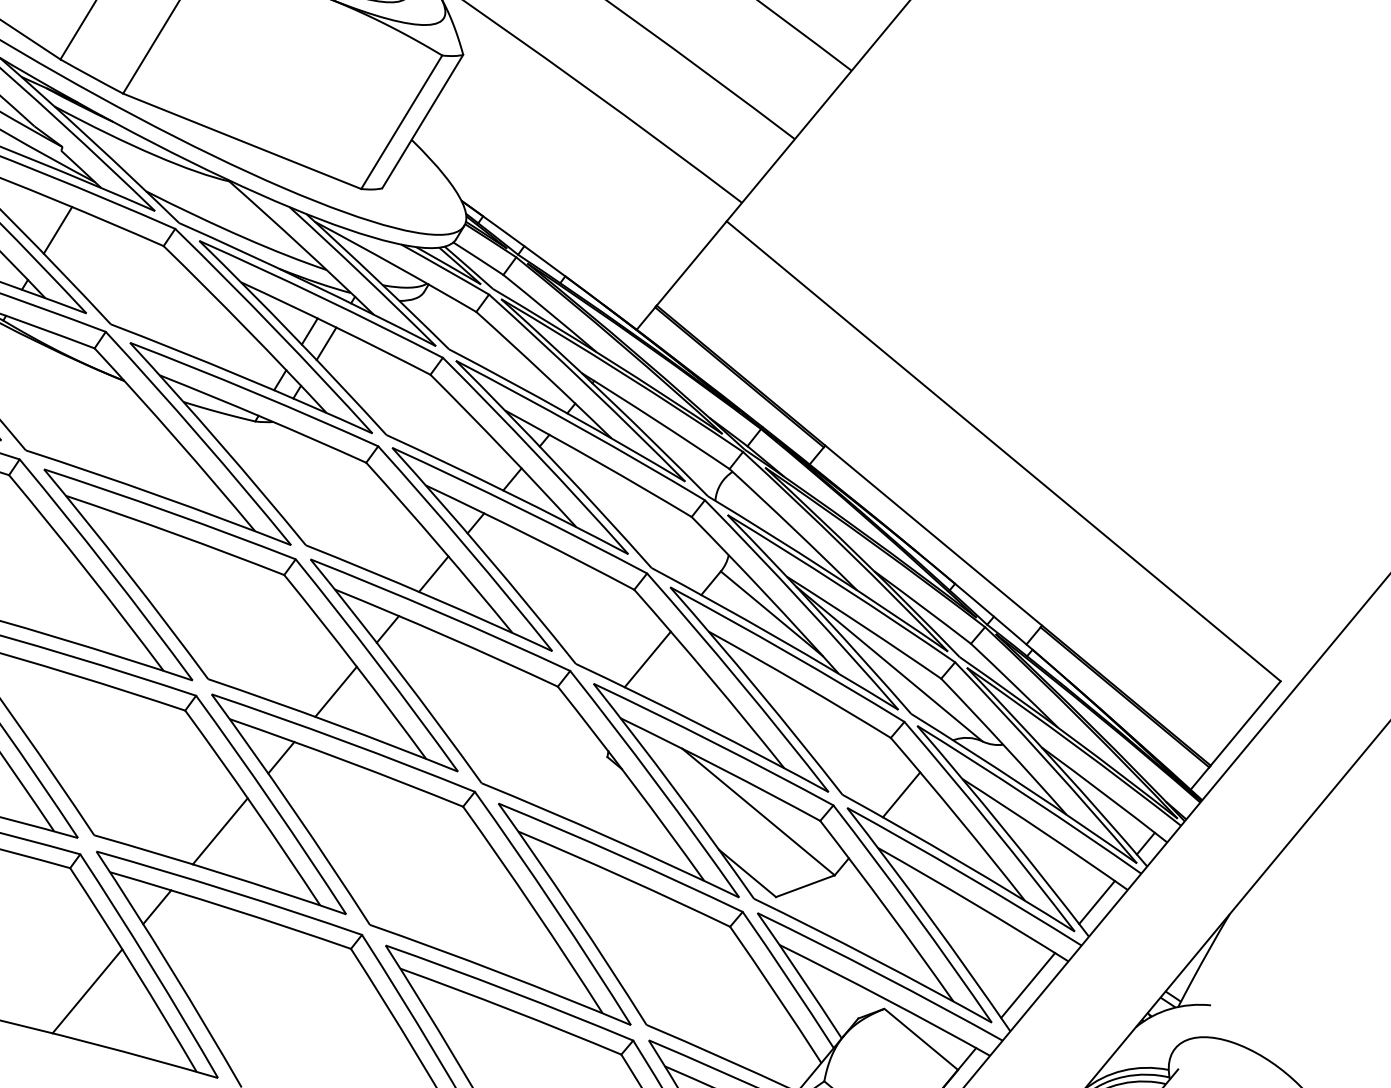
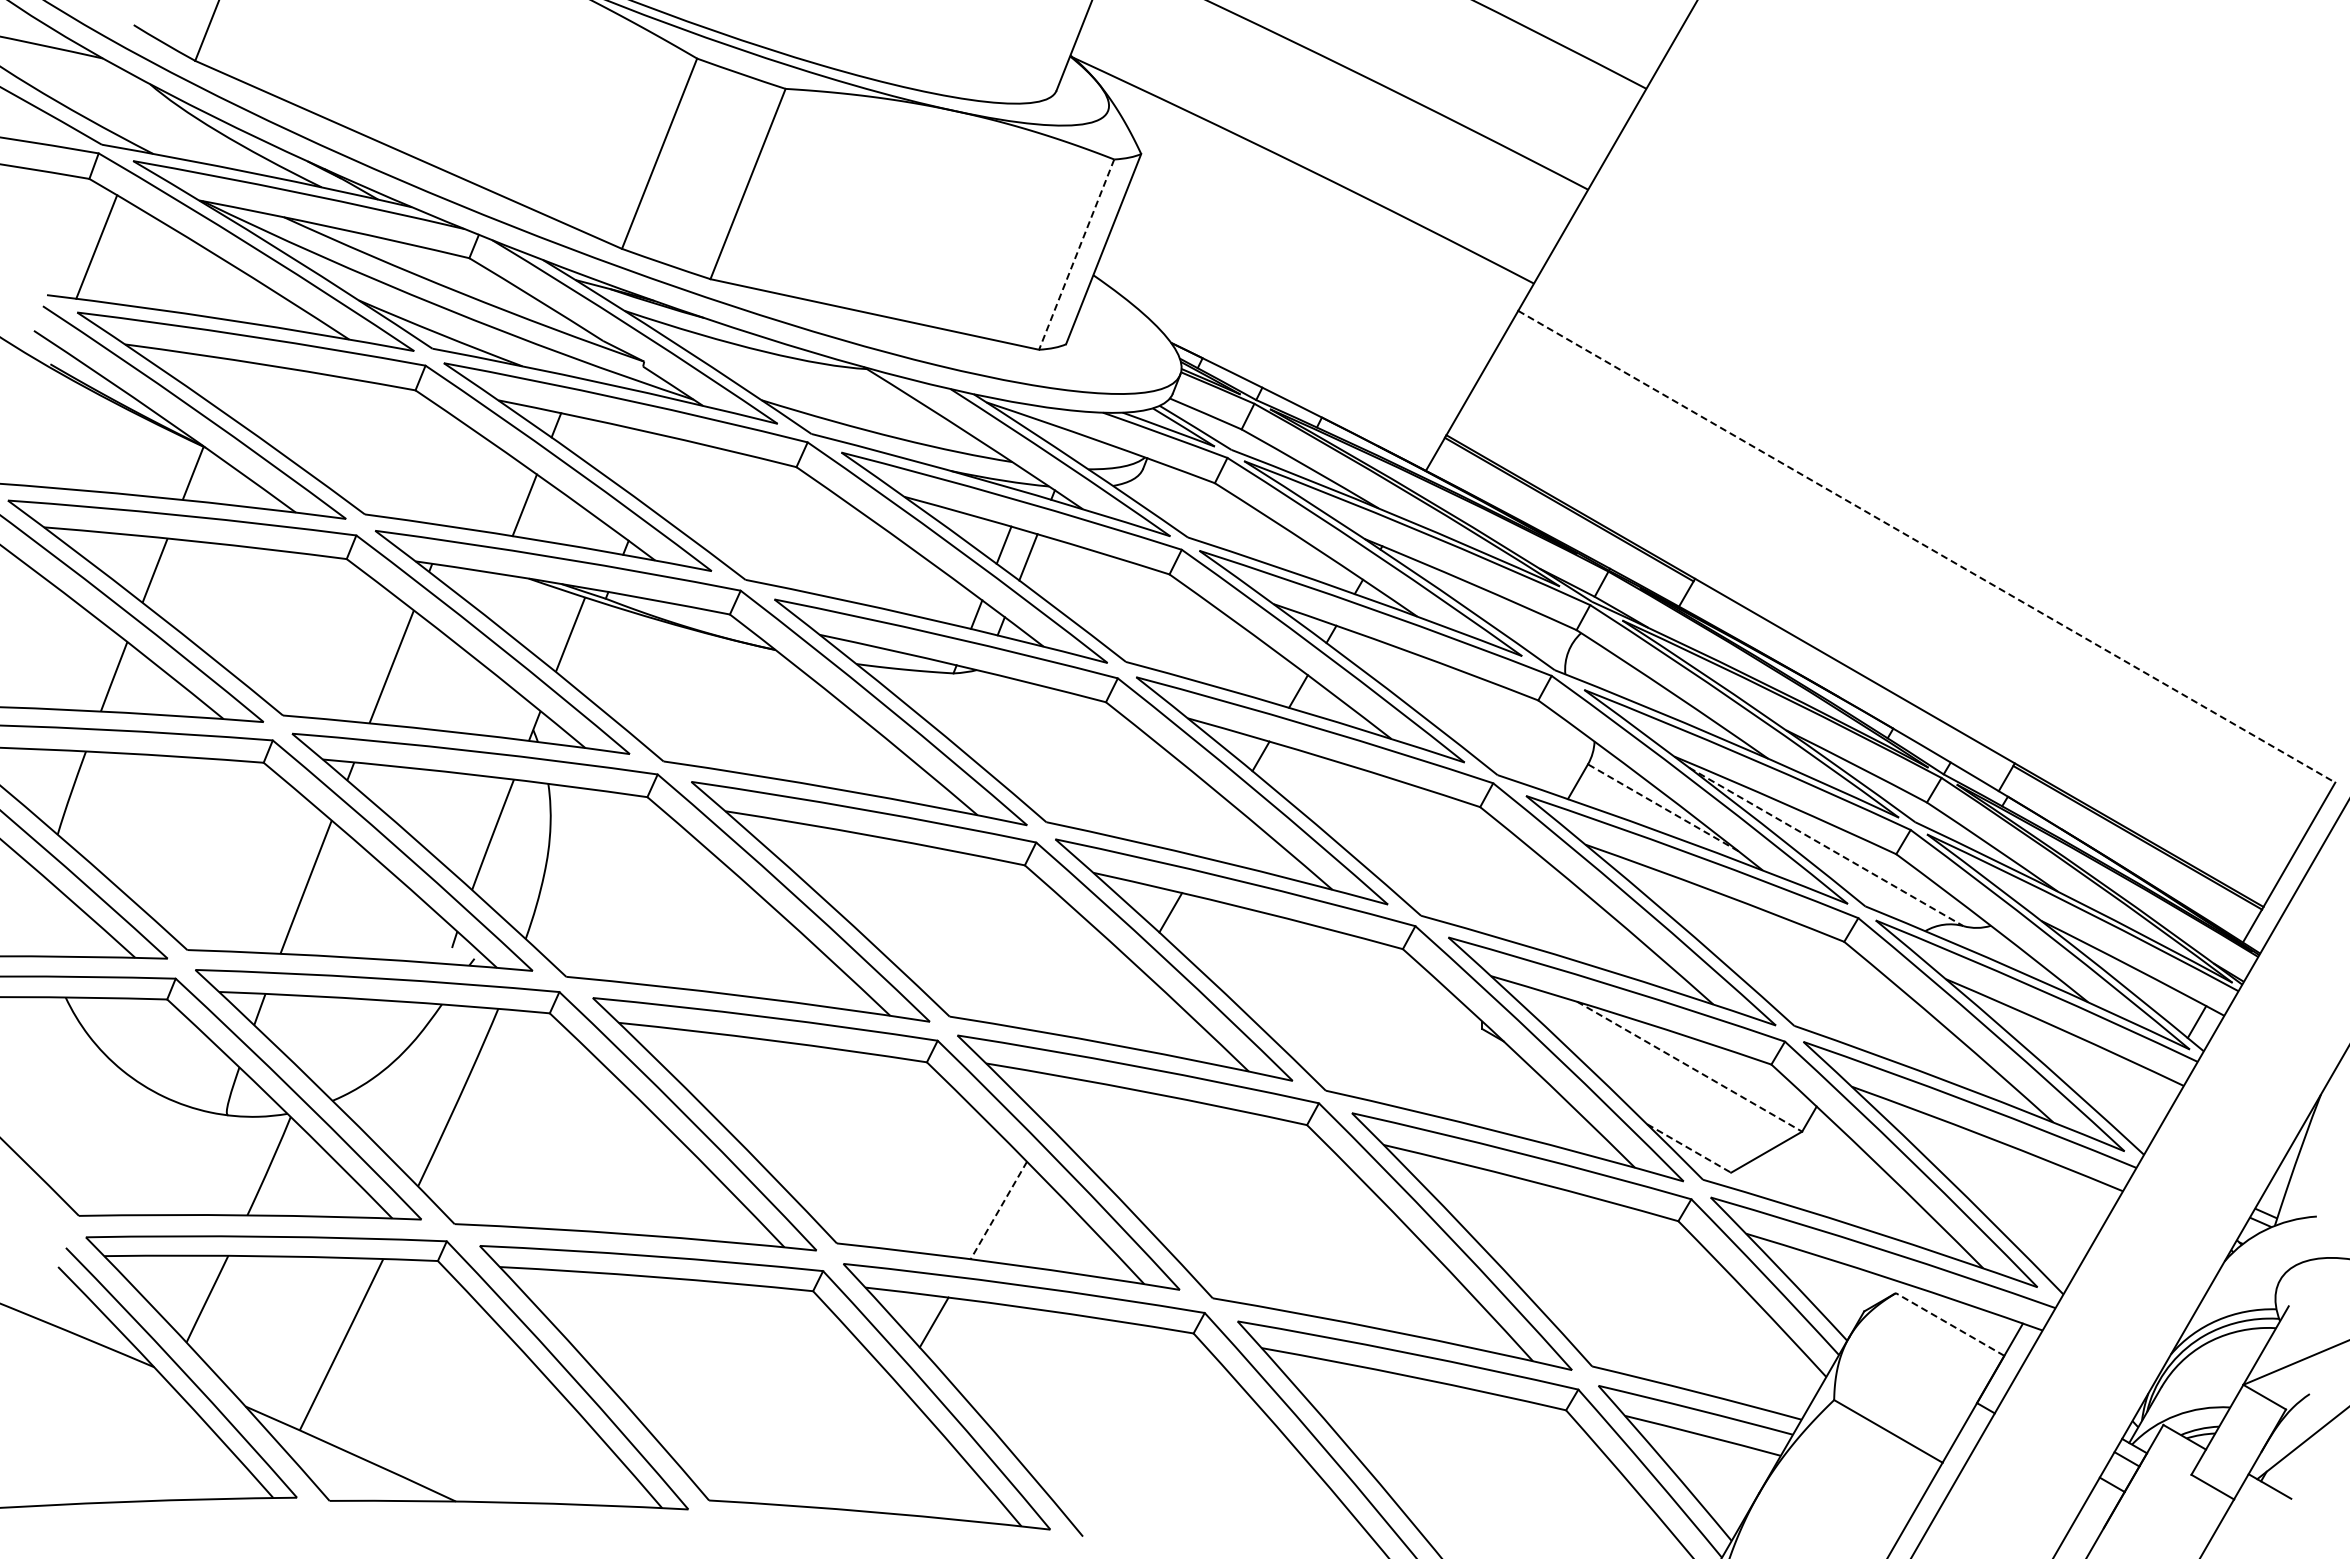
line: (401, 122) -> (1076, 255), solid -> dashed
line: (58, 229) -> (656, 469), removed
line: (1003, 451) -> (1926, 546), solid -> dashed
line: (433, 574) -> (1217, 831), removed
line: (772, 613) -> (1663, 807), solid -> dashed
line: (647, 659) -> (1512, 894), removed
line: (889, 664) -> (1826, 847), solid -> dashed
line: (336, 691) -> (1117, 1004), removed
line: (281, 757) -> (1061, 1101), removed
line: (901, 794) -> (1870, 1012), removed
line: (759, 811) -> (1690, 1066), solid -> dashed
line: (220, 831) -> (998, 1210), solid -> dashed
line: (747, 873) -> (1689, 1148), solid -> dashed
line: (1096, 902) -> (2146, 1108), removed
line: (1027, 985) -> (2075, 1231), removed
line: (87, 991) -> (862, 1446), removed
line: (921, 1039) -> (1950, 1324), solid -> dashed

